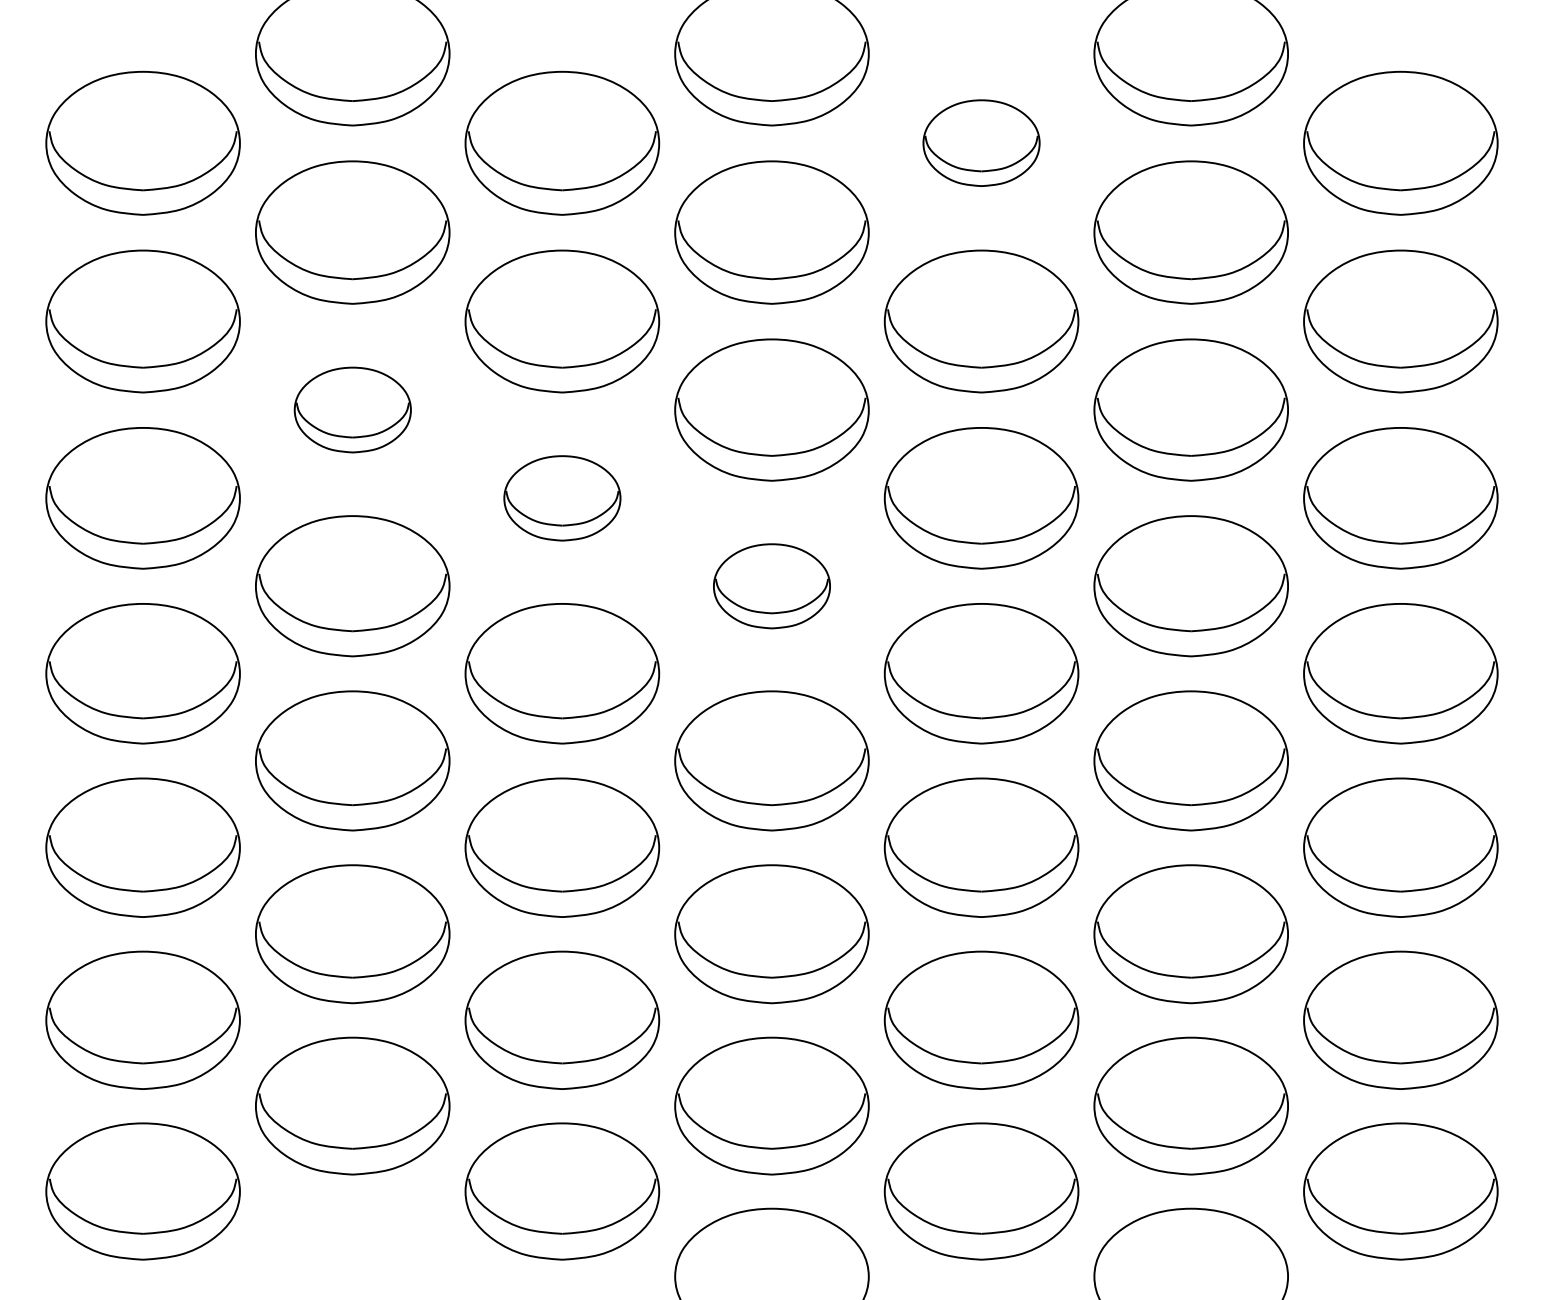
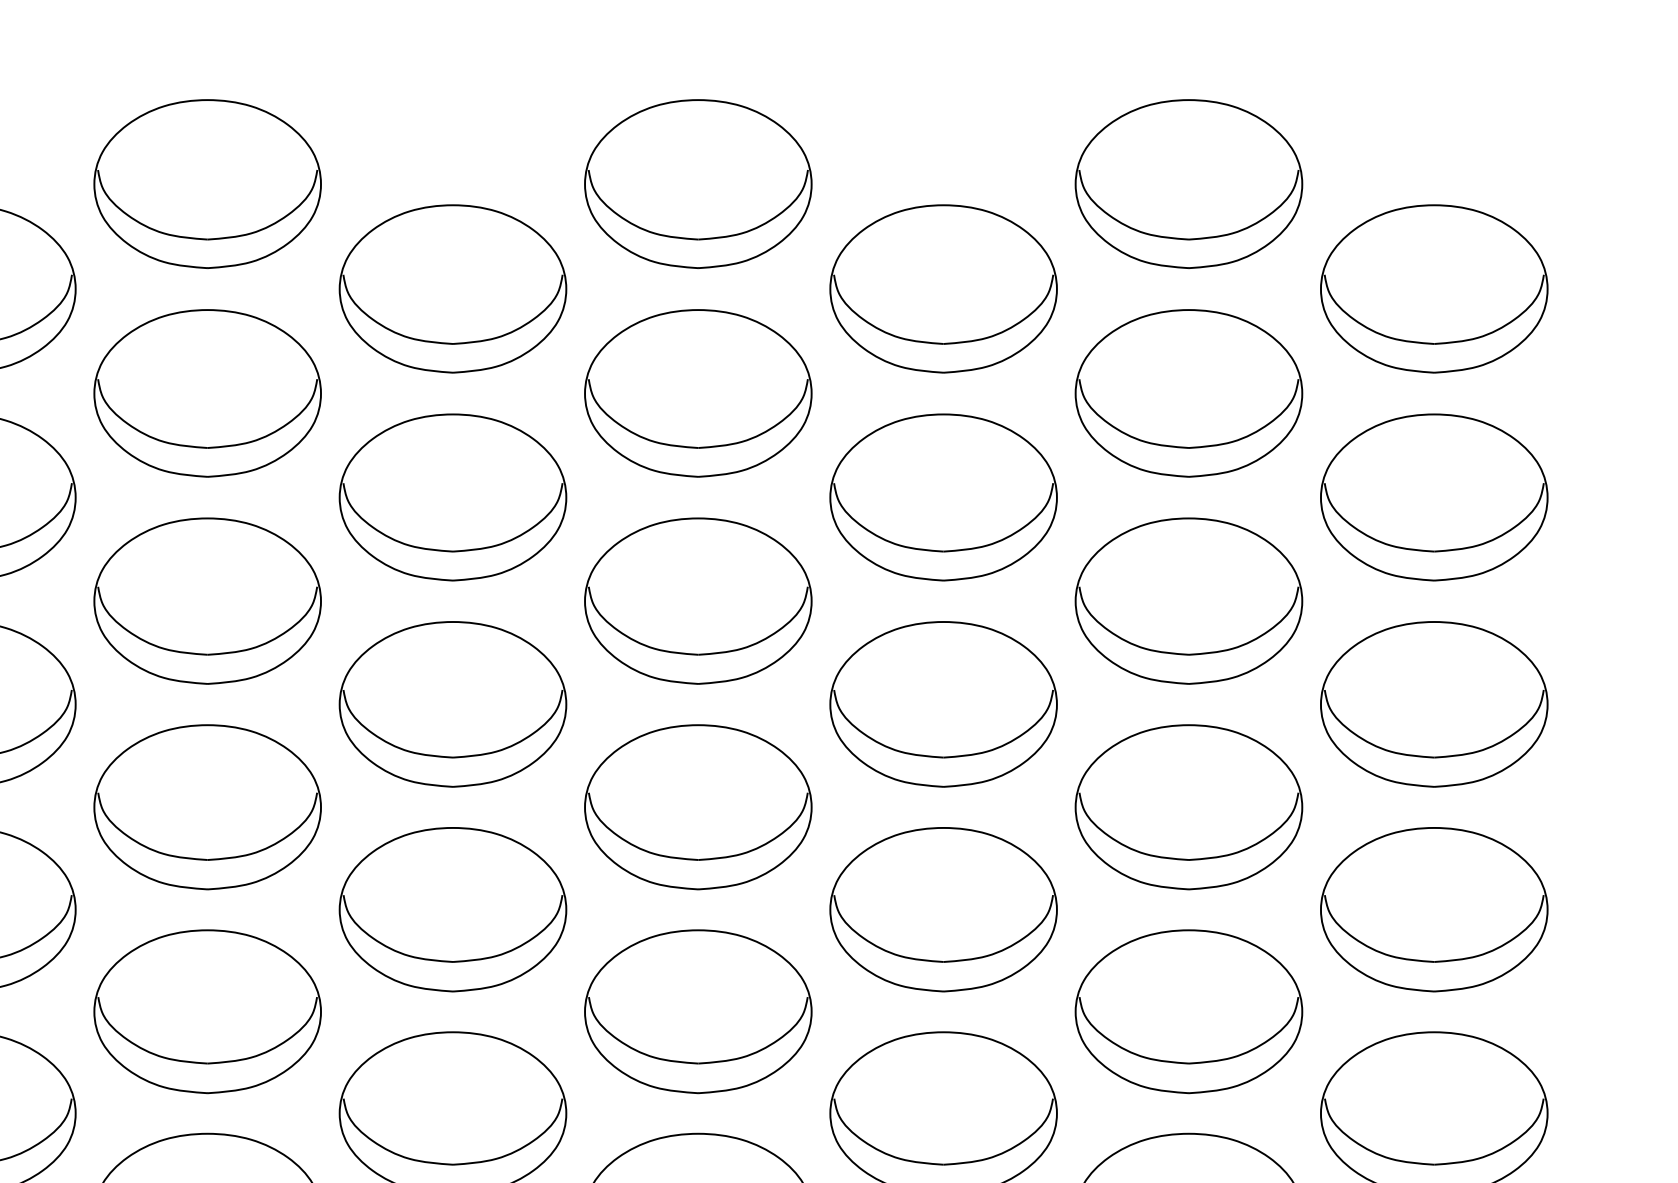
part: (981, 142) -> (943, 287), size x1.67
part: (352, 409) -> (207, 600), size x1.67
part: (562, 498) -> (453, 704), size x1.67
part: (771, 586) -> (697, 807), size x1.67

